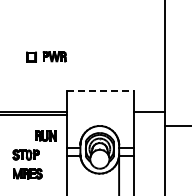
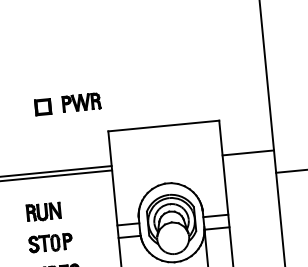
part: (46, 56) -> (67, 103), moved
line: (100, 91) -> (163, 126), dashed -> solid
part: (45, 135) -> (43, 211), moved

